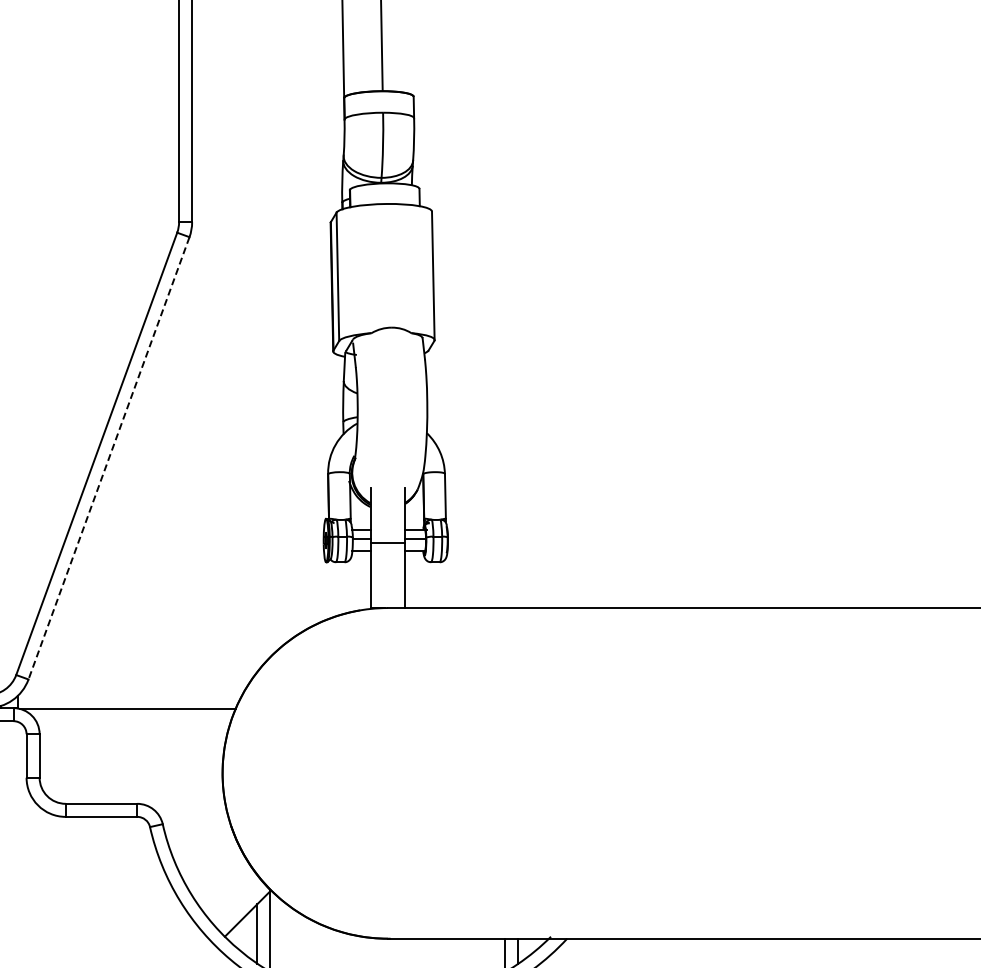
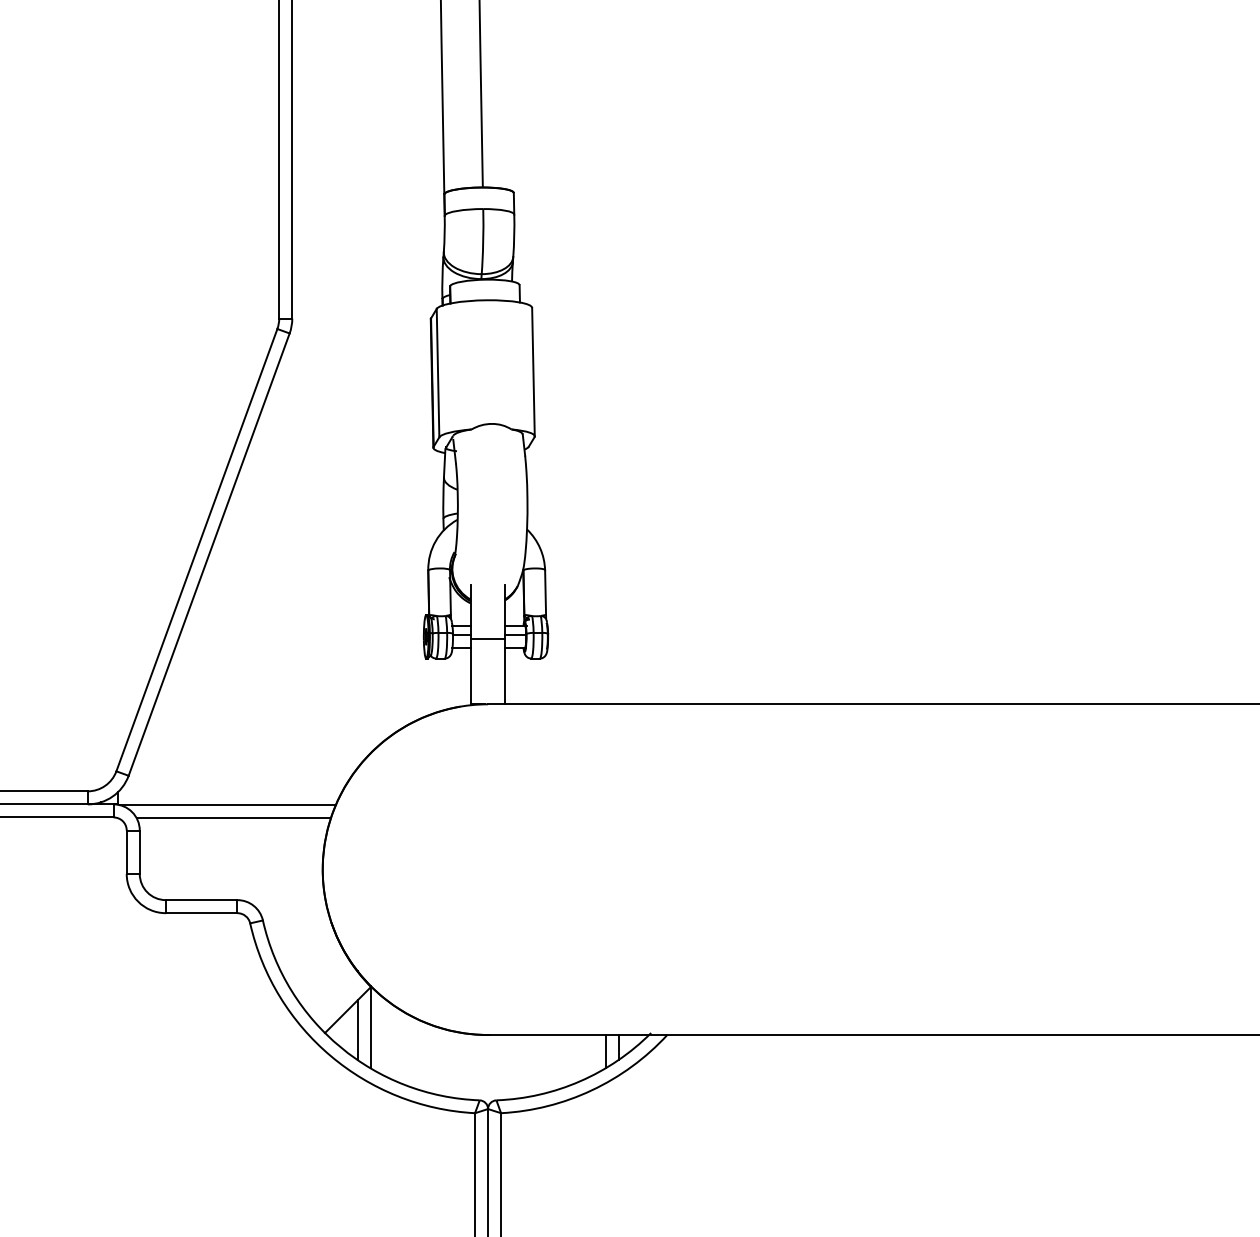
line: (109, 459) -> (209, 555), dashed -> solid
line: (133, 722) -> (233, 818), added

